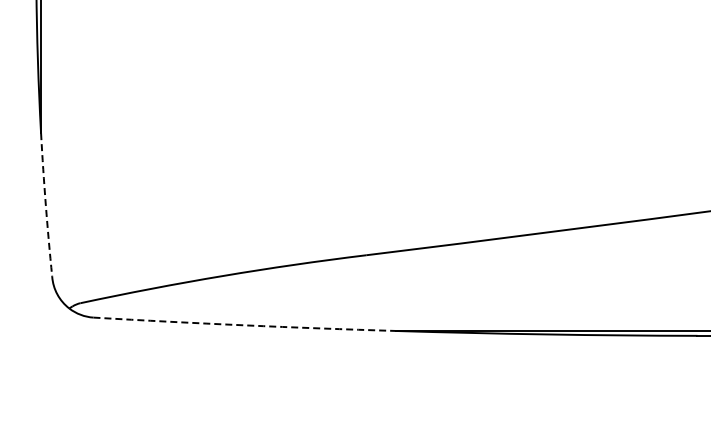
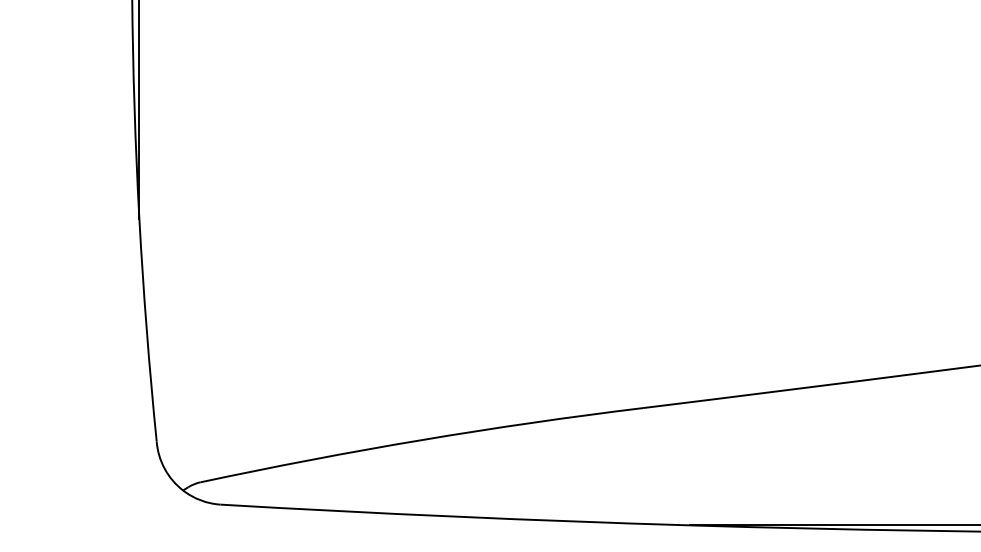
arc: (45, 205) -> (146, 330), dashed -> solid
arc: (244, 325) -> (454, 516), dashed -> solid

